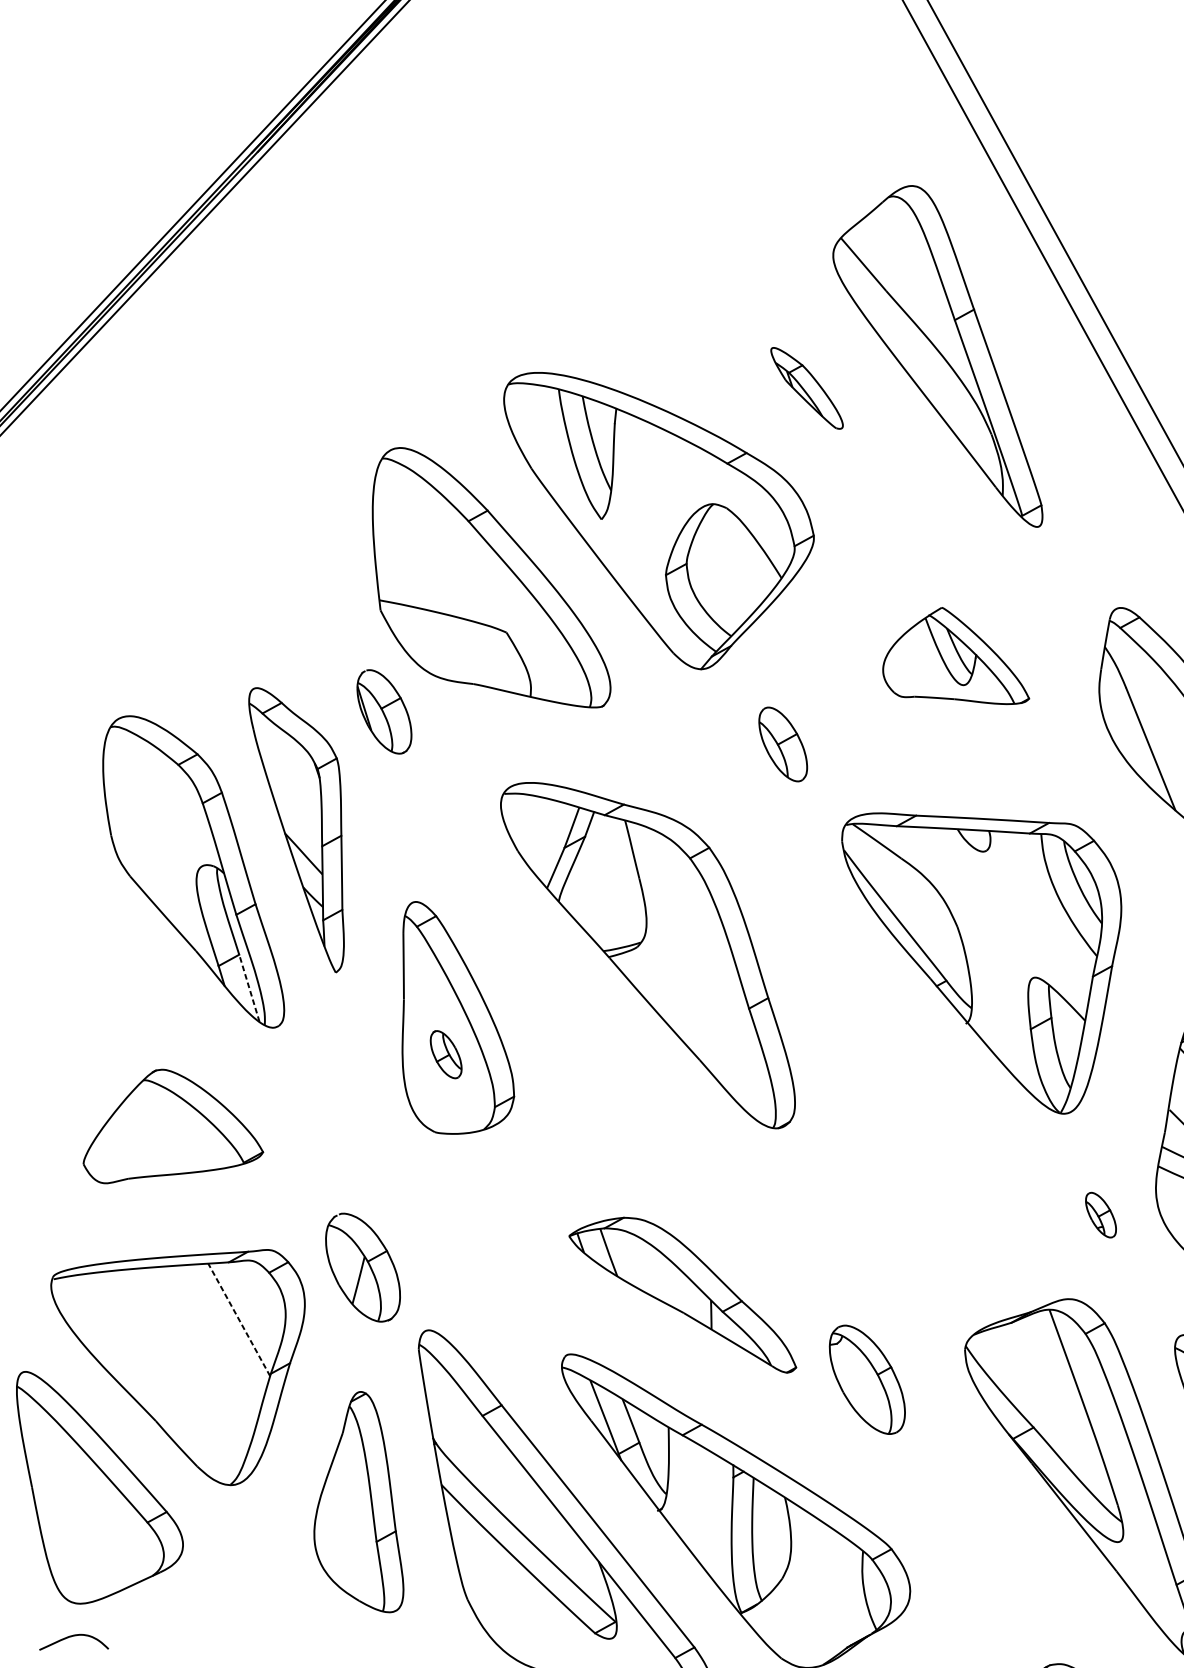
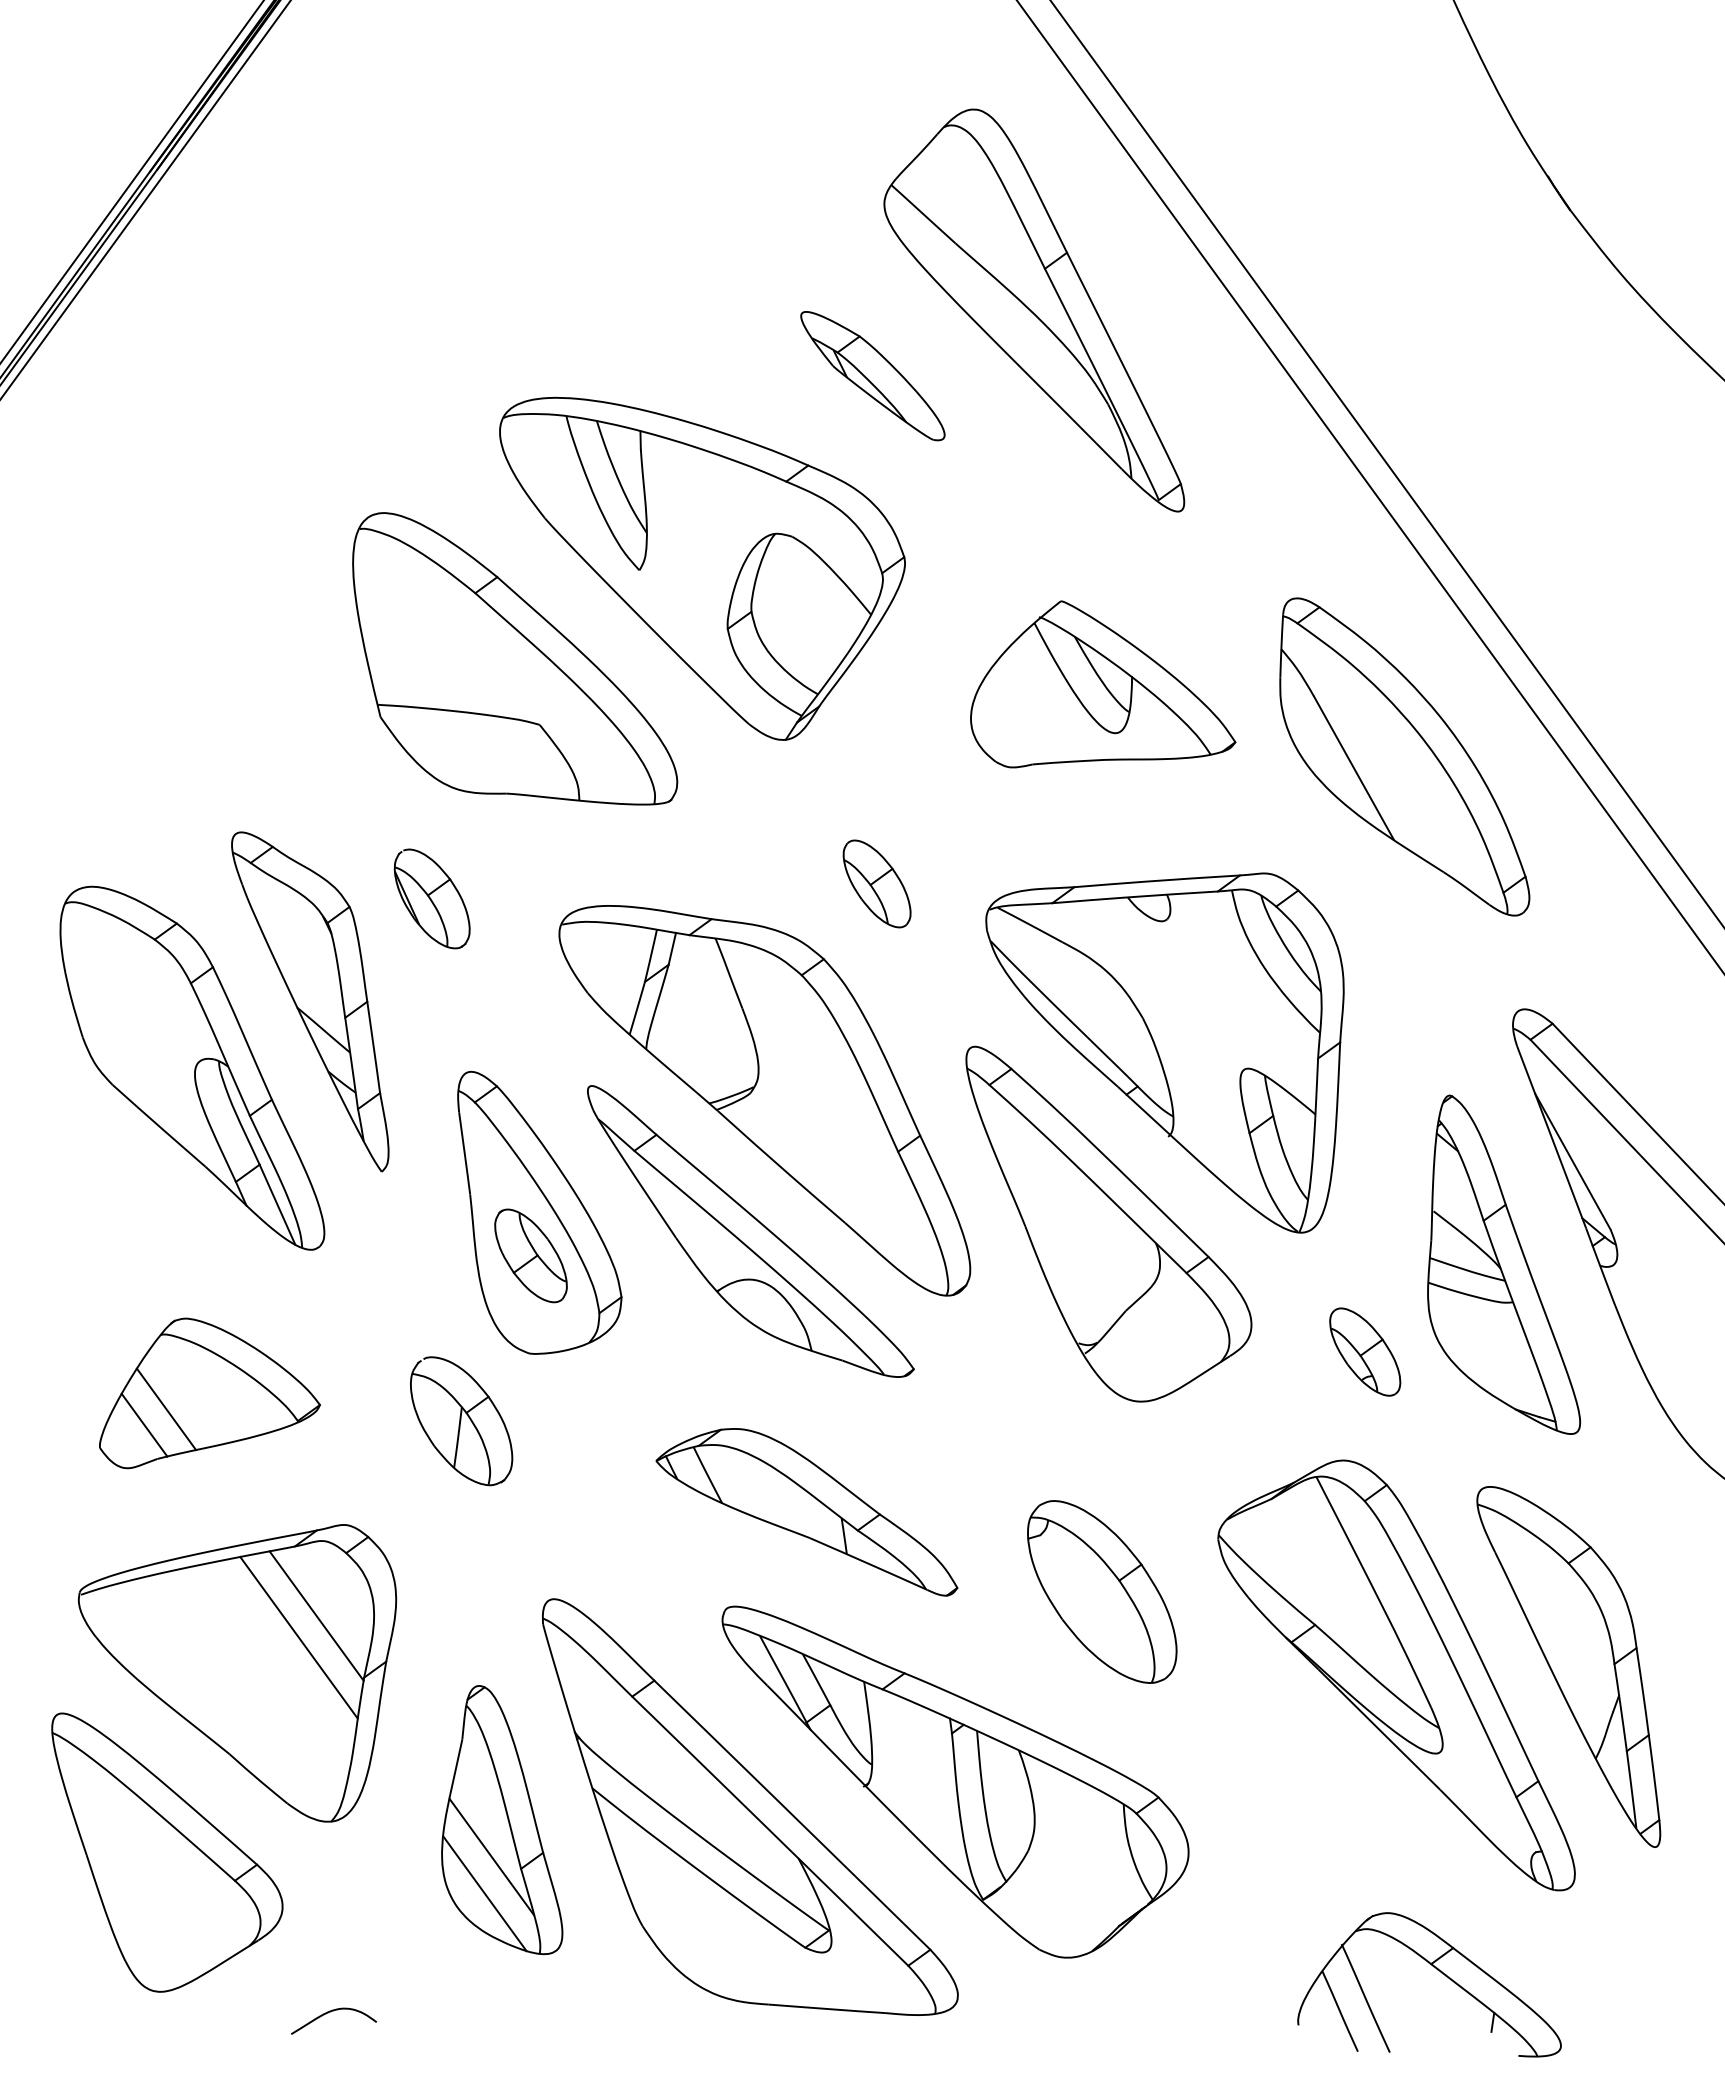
part: (806, 388) -> (872, 376), size x1.43
part: (959, 657) -> (1103, 684), size x1.43
part: (383, 711) -> (431, 898), moved
part: (782, 744) -> (876, 883), moved
line: (249, 988) -> (277, 1204), dashed -> solid
part: (445, 1054) -> (530, 1255), size x1.67
part: (623, 1057) -> (750, 1231), added
part: (909, 1086) -> (1108, 1223), added
line: (140, 1140) -> (166, 1409), added
line: (121, 1150) -> (144, 1424), added
part: (1101, 1214) -> (1365, 1351), size x1.67
part: (363, 1267) -> (461, 1421), moved
part: (683, 1292) -> (806, 1512), moved
line: (239, 1320) -> (316, 1616), dashed -> solid
line: (222, 1335) -> (298, 1637), added
part: (867, 1379) -> (1102, 1591), size x1.43
line: (354, 1529) -> (491, 1857), added
line: (345, 1557) -> (484, 1893), added
curve: (72, 1636) -> (330, 2012), moved

